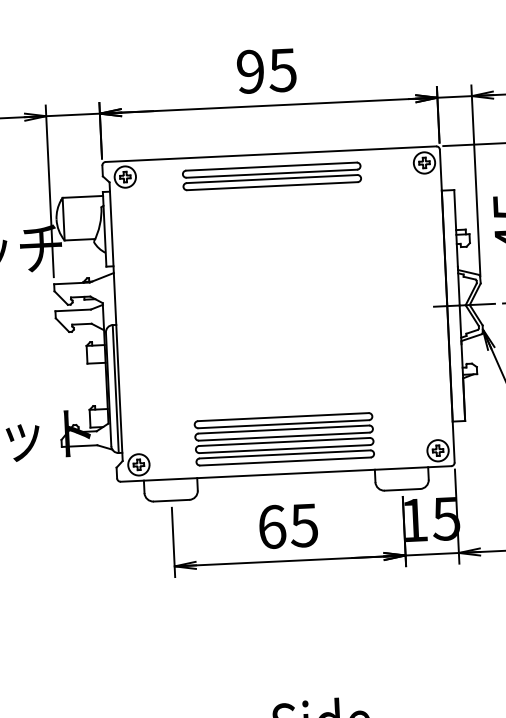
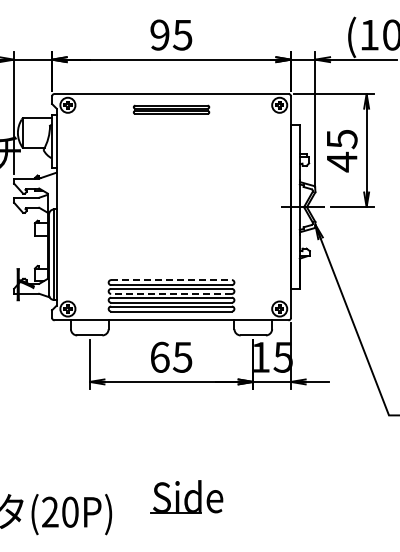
part: (271, 176) -> (171, 109), size x0.6
line: (284, 417) -> (172, 280), solid -> dashed
line: (284, 436) -> (171, 293), solid -> dashed

